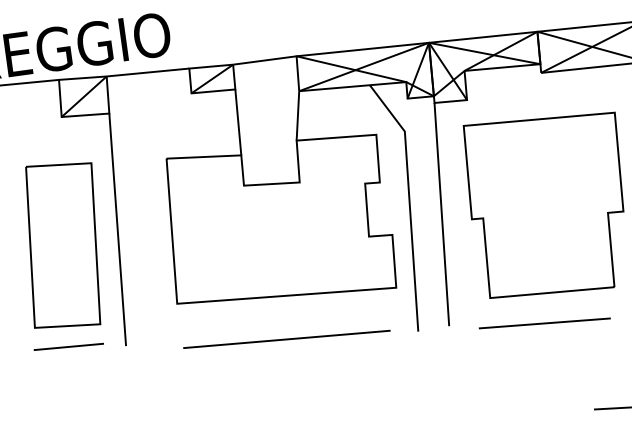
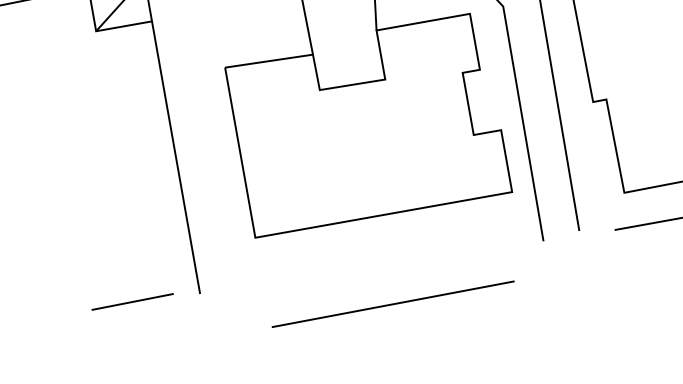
part: (63, 245) -> (113, 182), removed
line: (286, 338) -> (392, 303), moved

